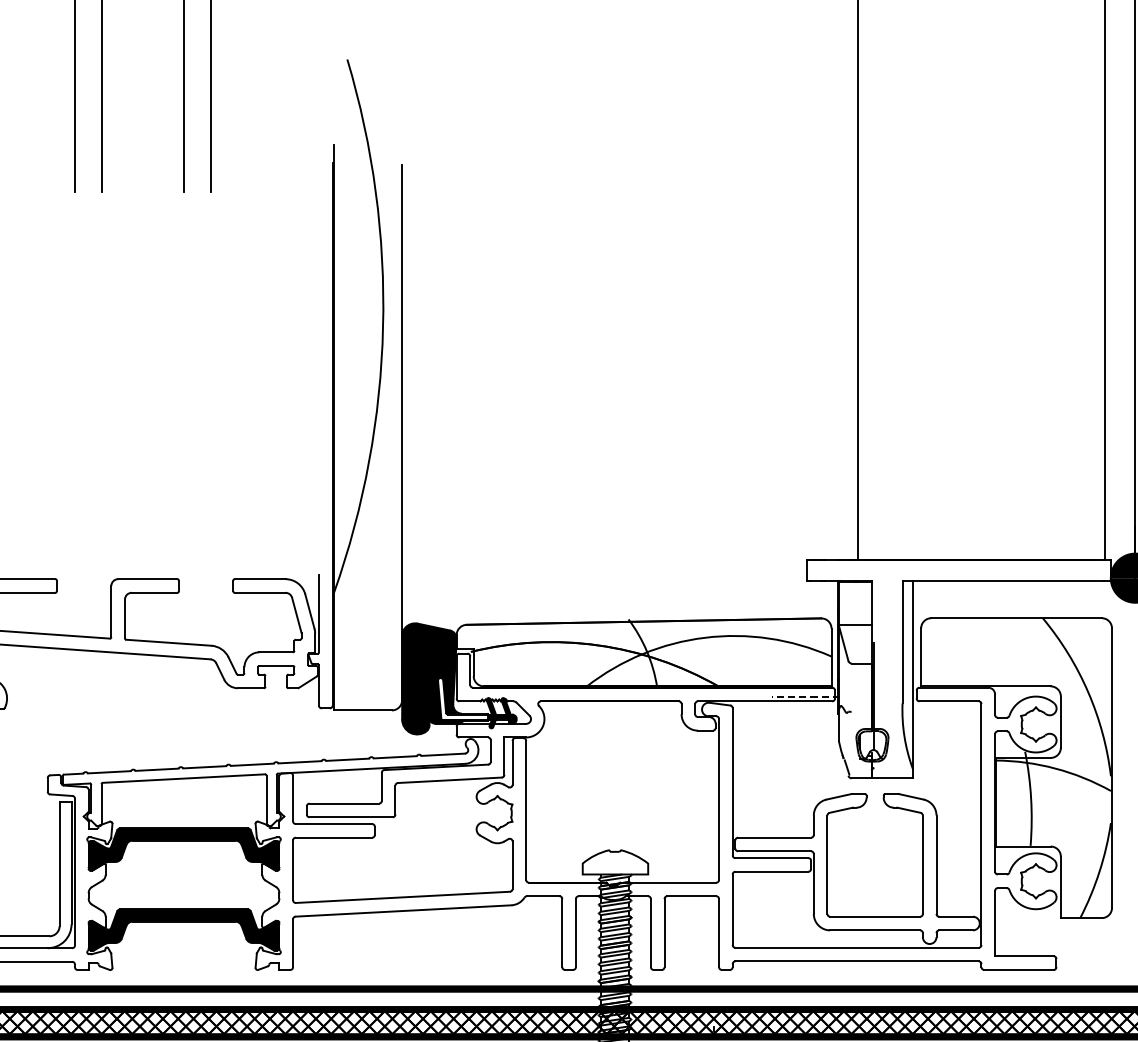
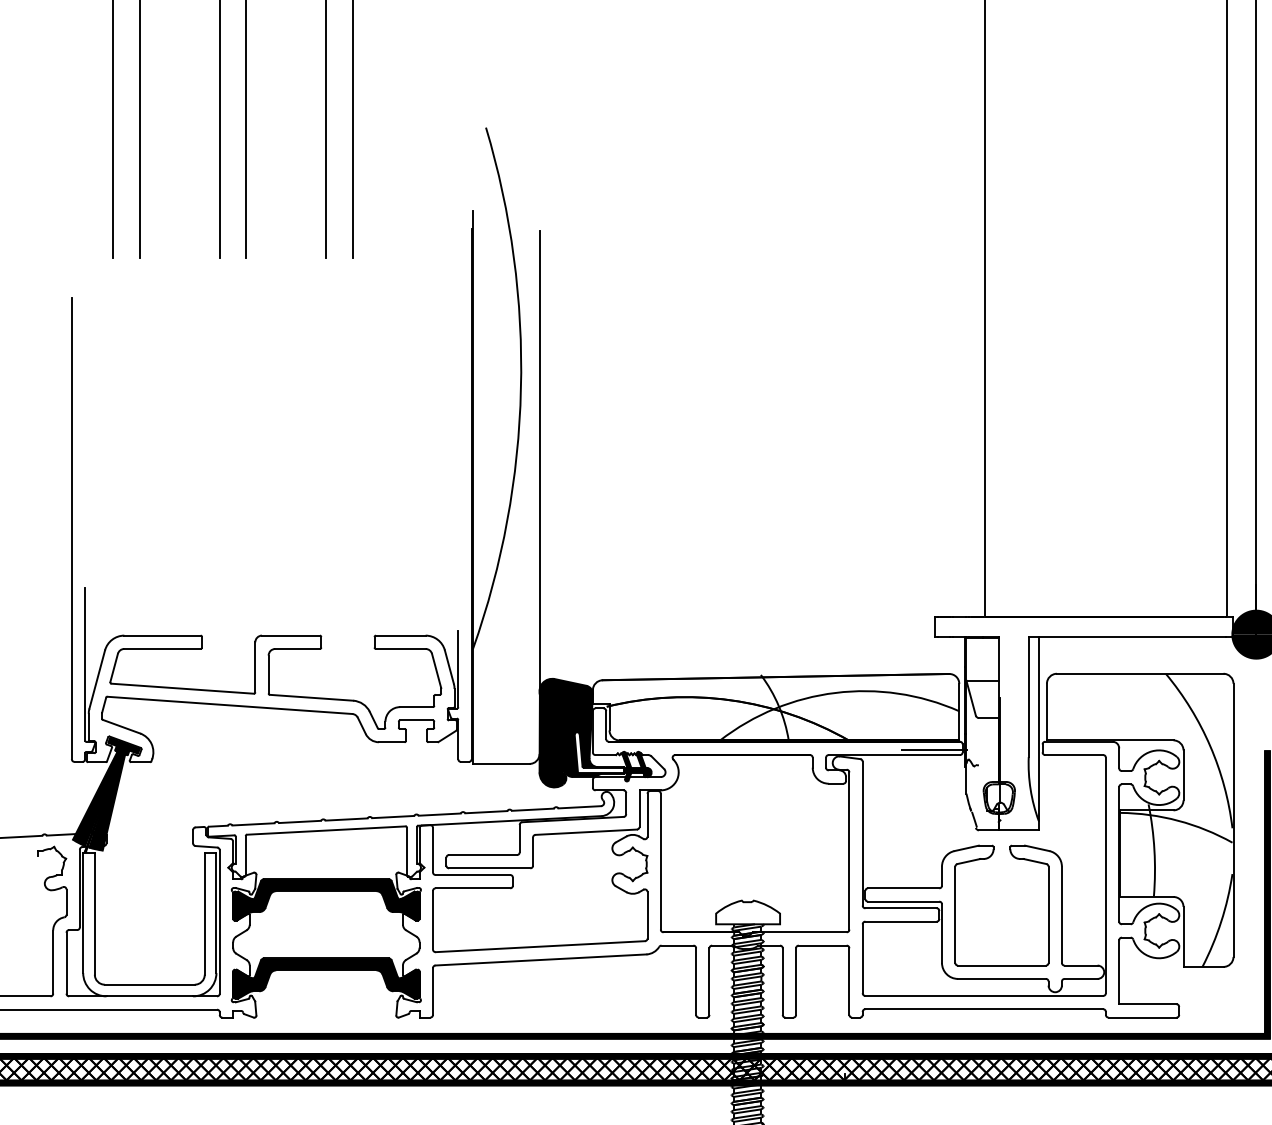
line: (805, 696) -> (933, 750), dashed -> solid

